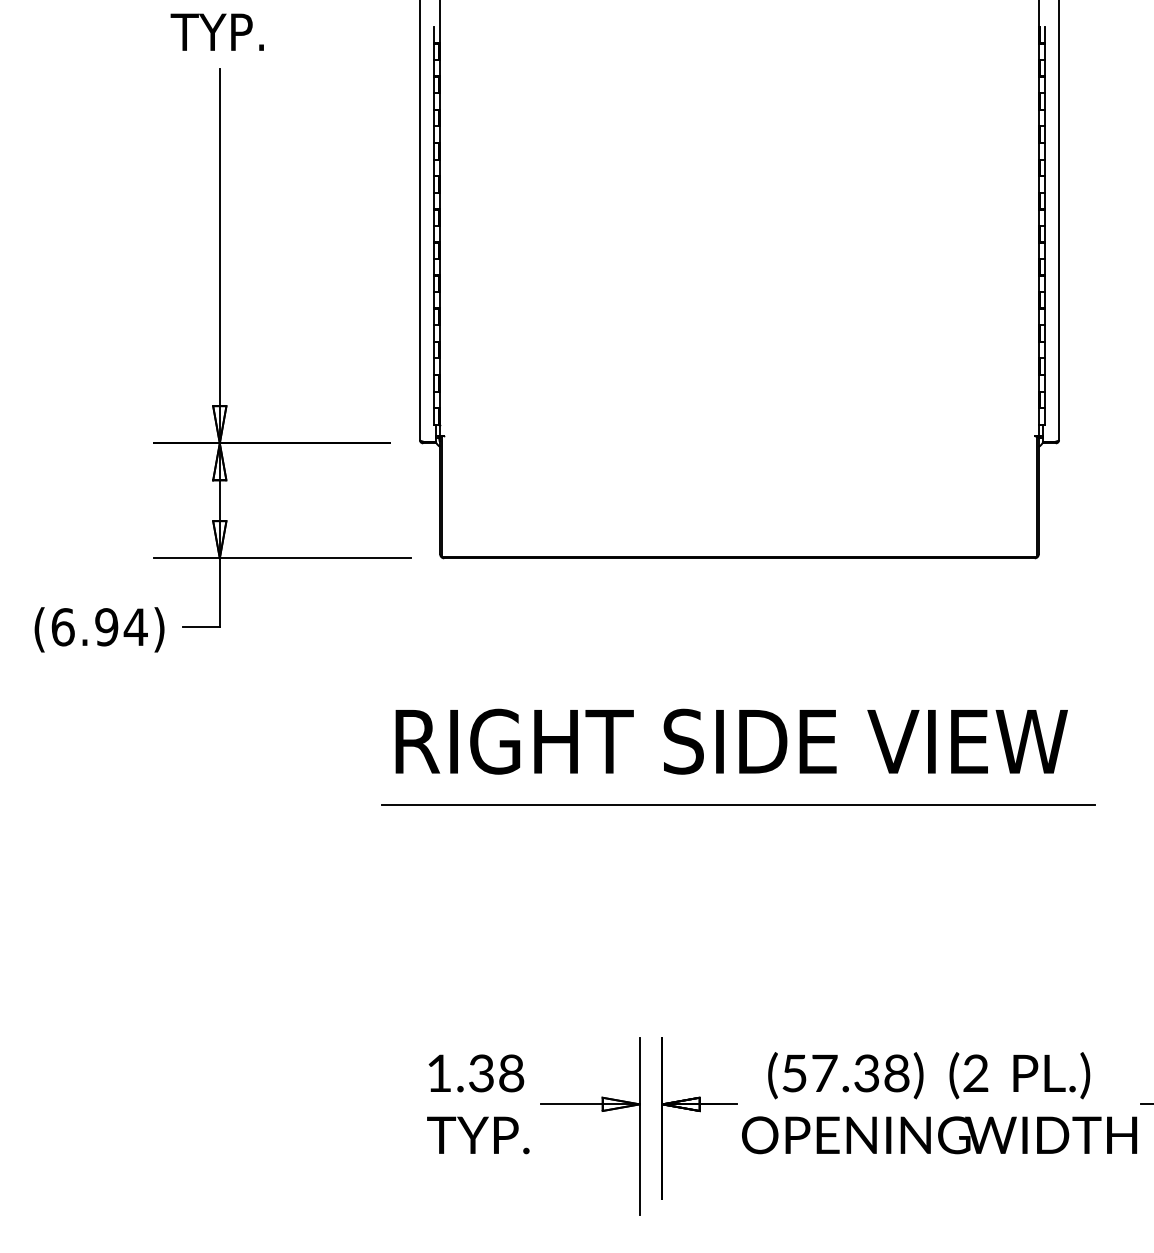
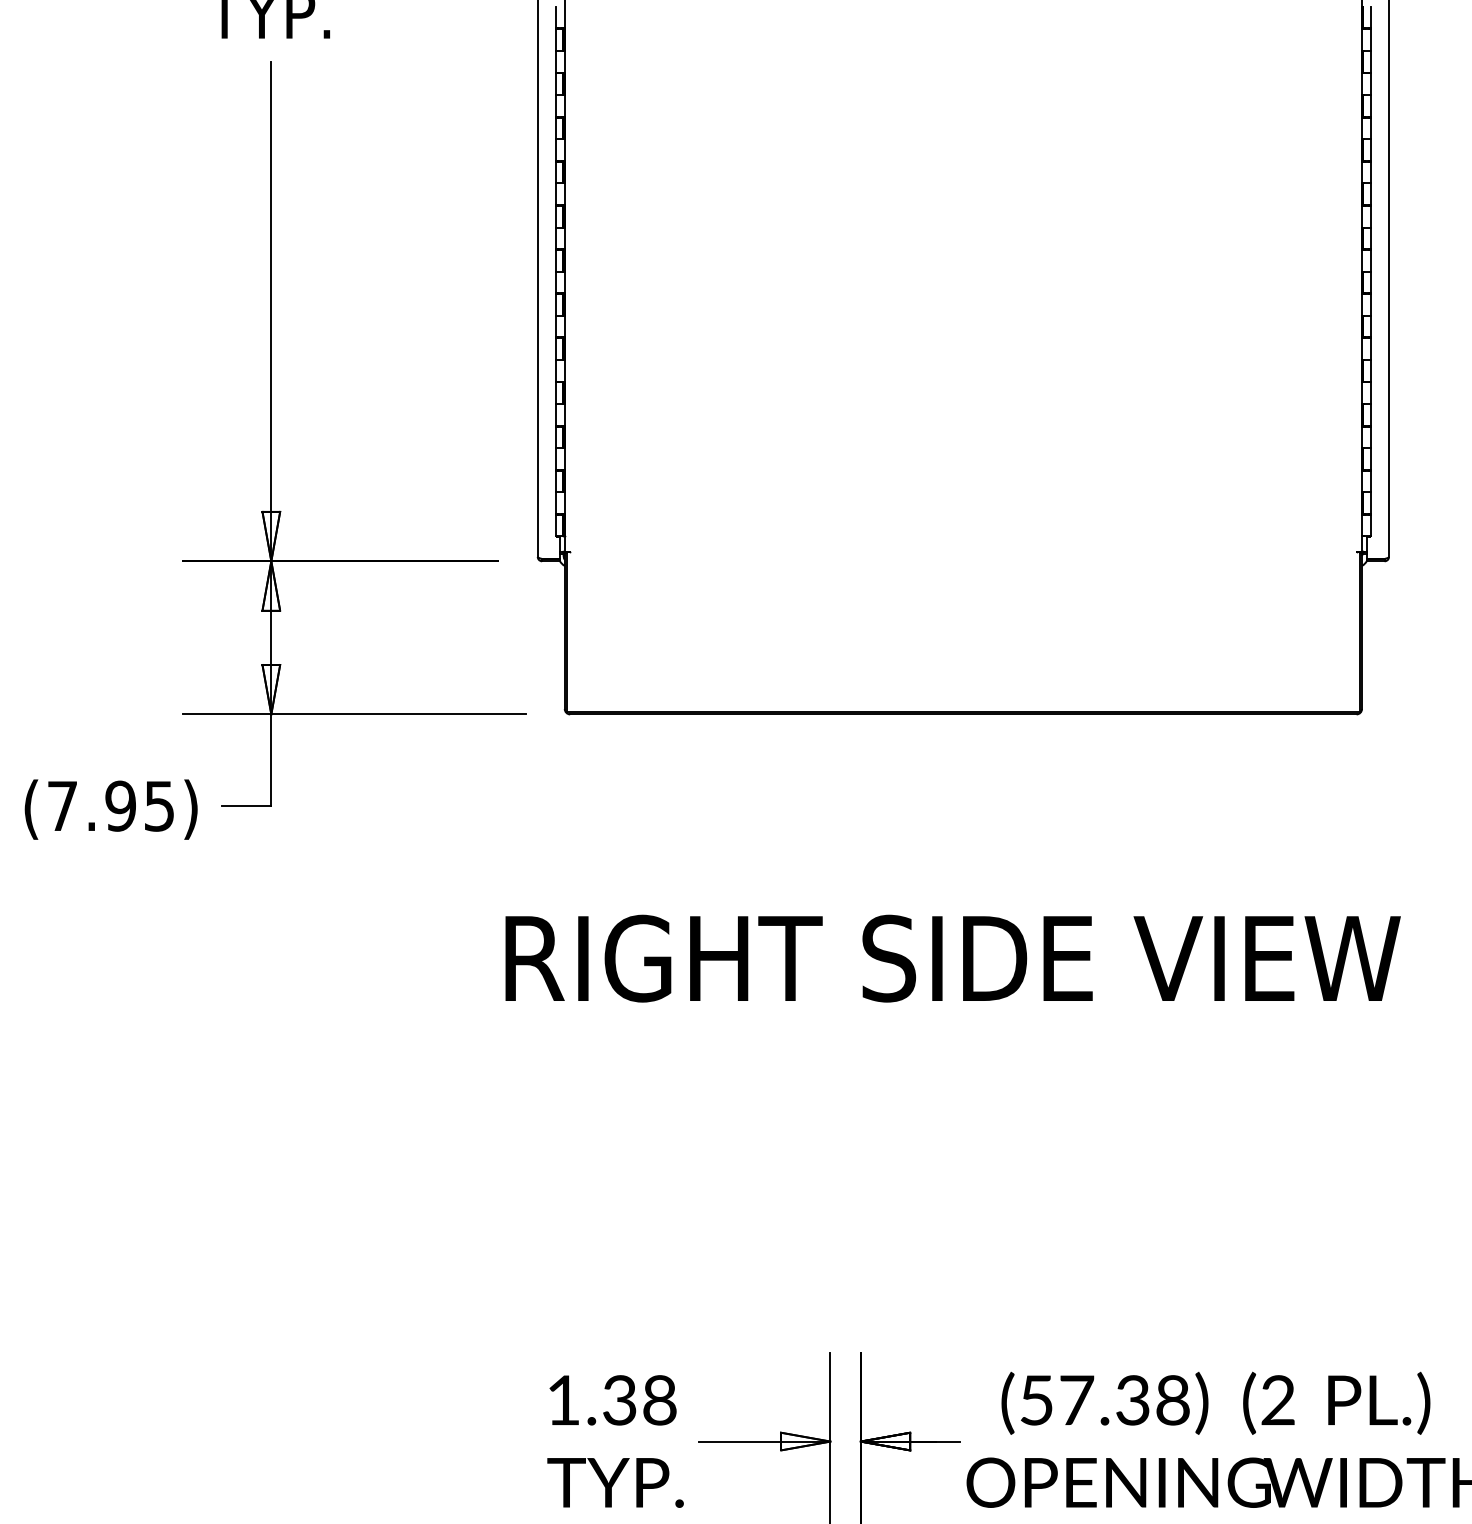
text: (99, 627) -> (111, 806), (6.94) -> (7.95)
line: (737, 804) -> (960, 1042), removed

